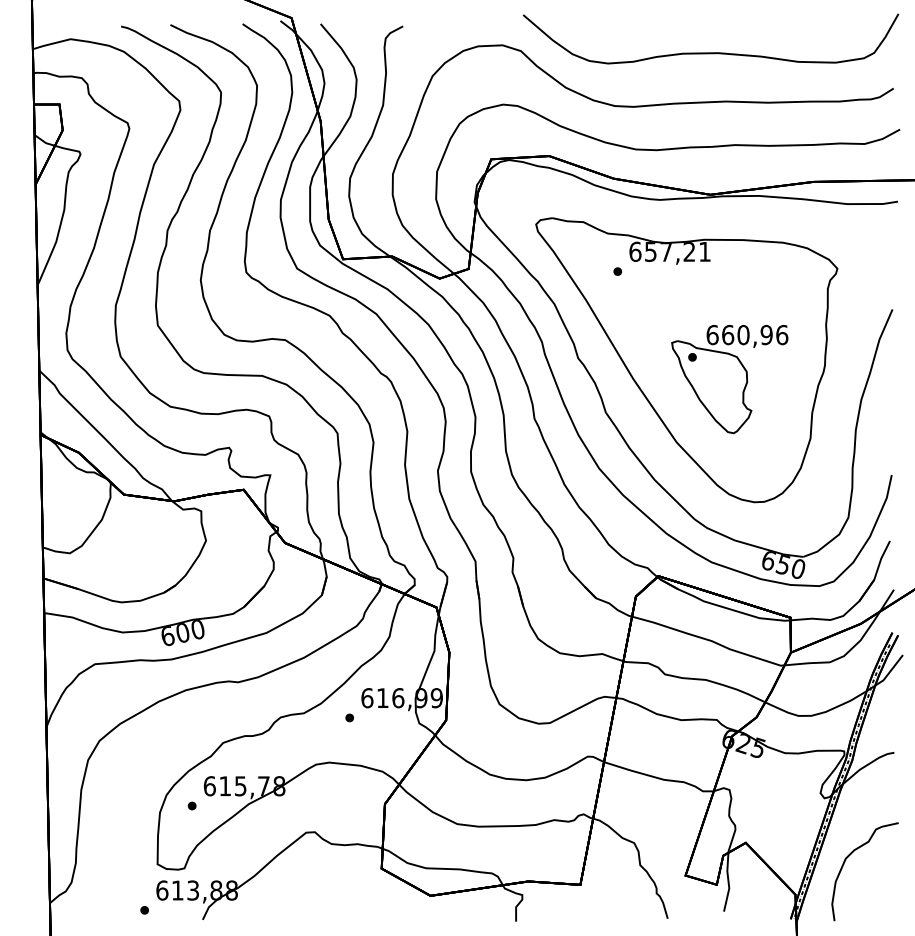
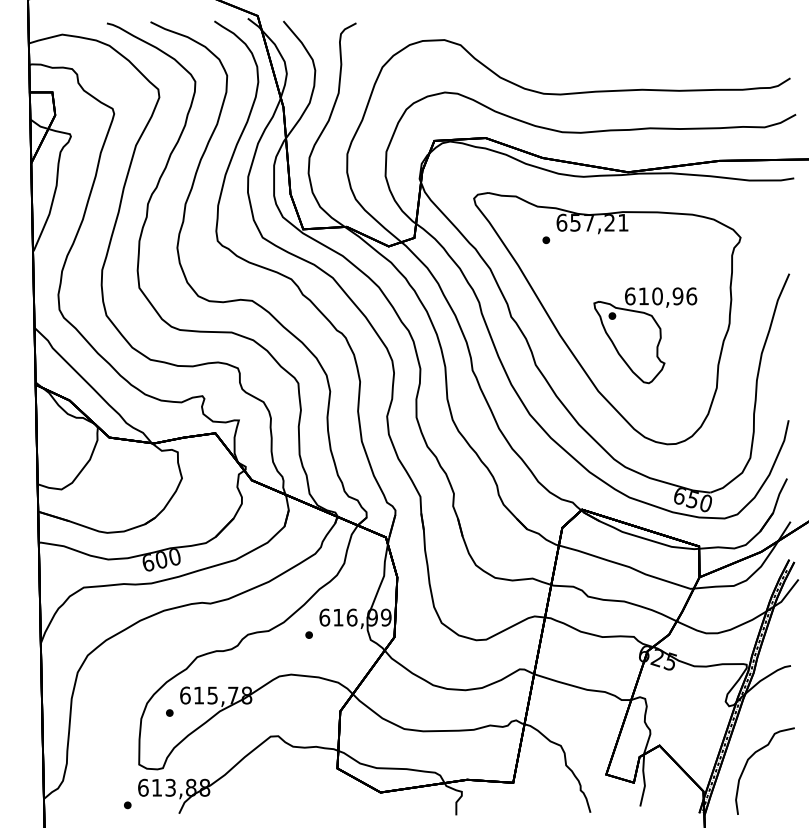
curve: (711, 52) -> (629, 46), removed
text: (728, 334) -> (644, 295), 660,96 -> 610,96

